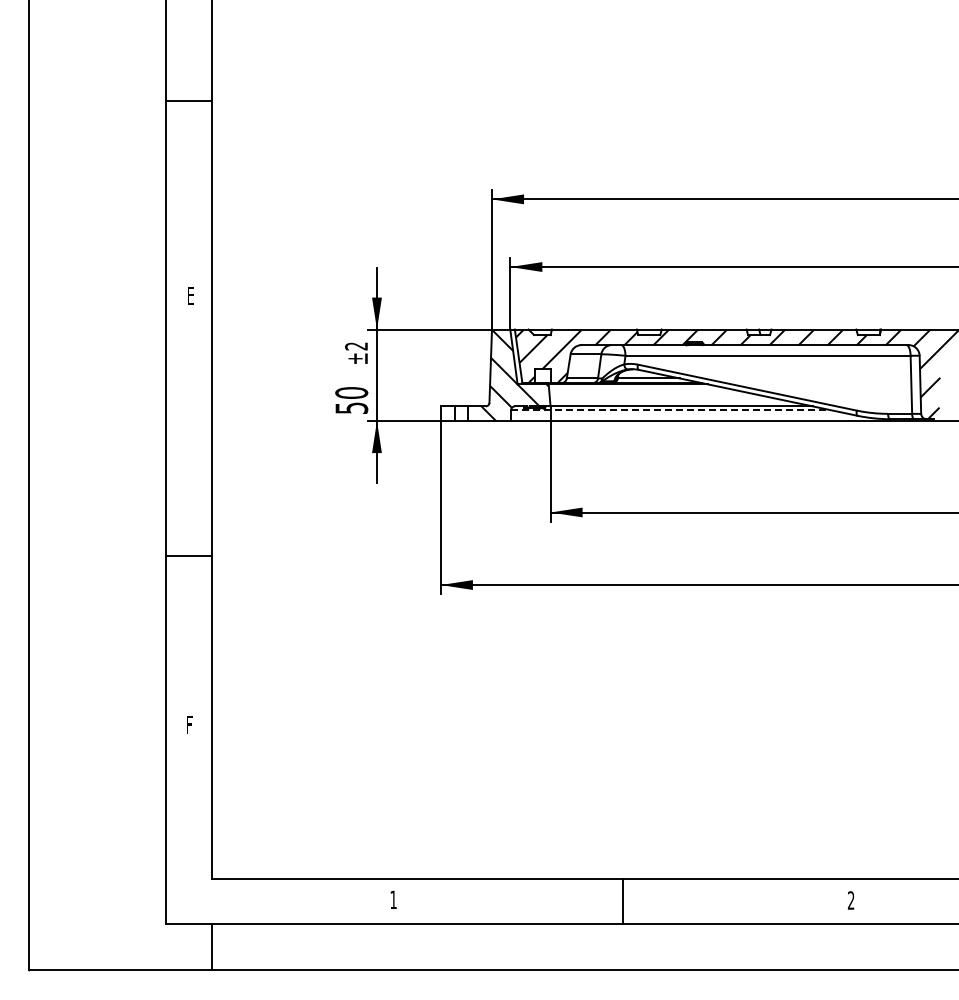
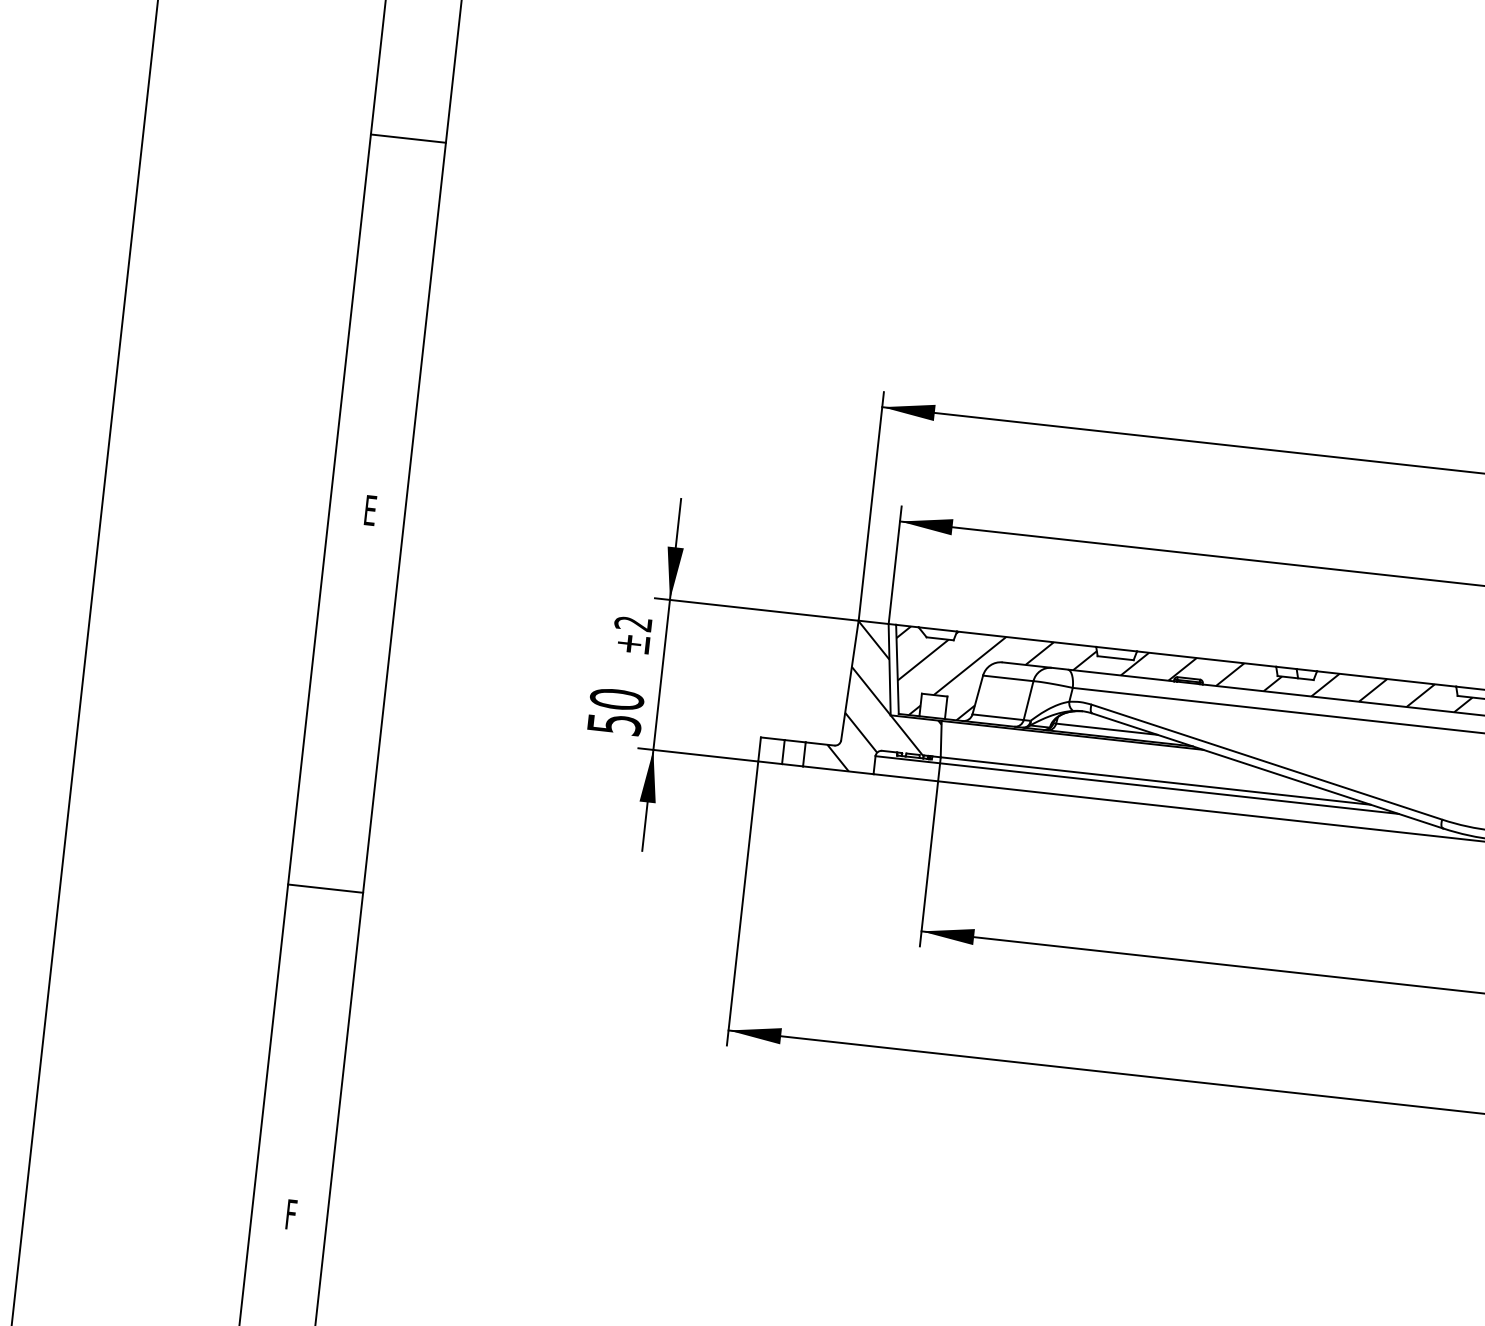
line: (188, 101) -> (407, 139), moved
line: (670, 410) -> (1136, 785), dashed -> solid
line: (188, 556) -> (325, 888), moved

